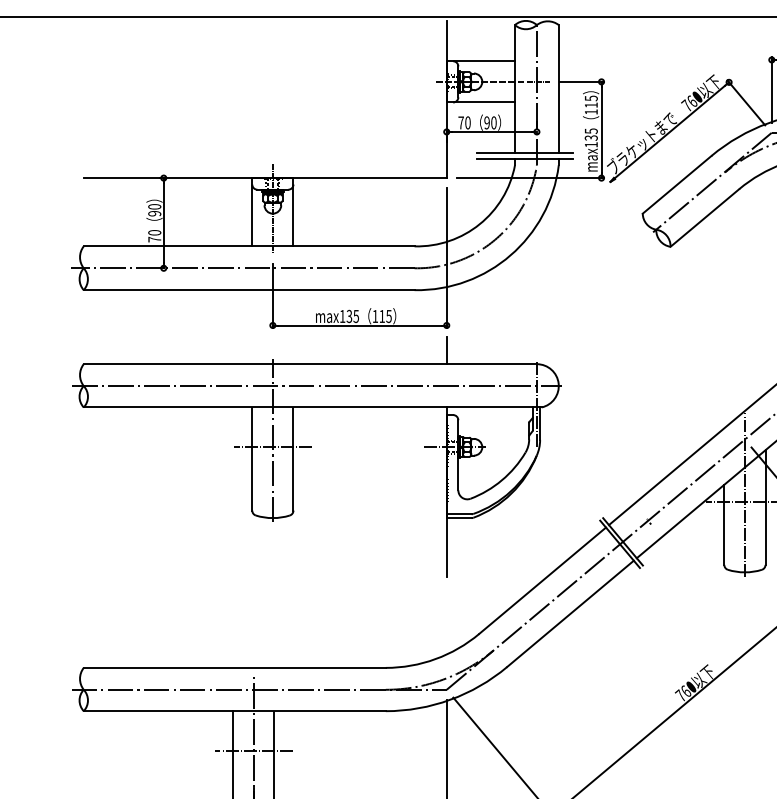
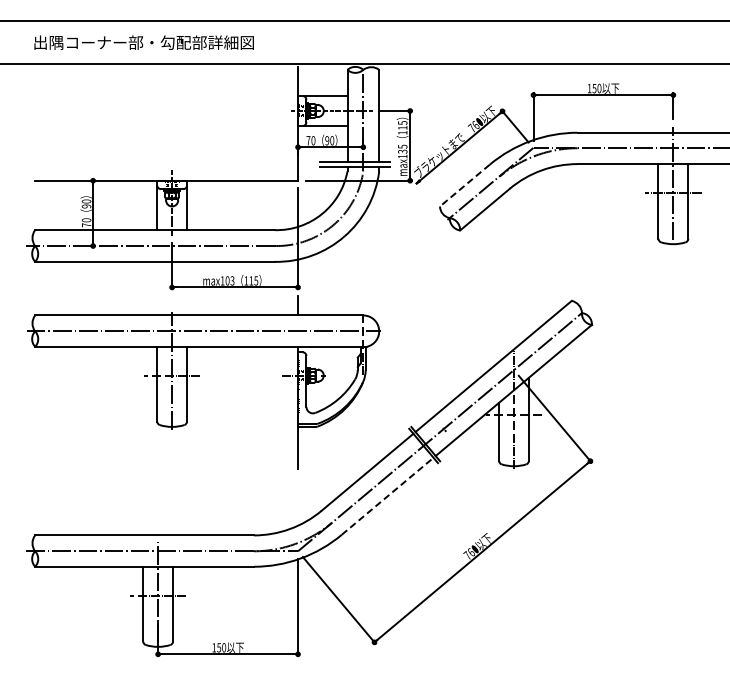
line: (676, 184) -> (464, 185), solid -> dashed
text: (352, 315) -> (229, 280), max135 -> max103
line: (570, 614) -> (387, 496), solid -> dashed

